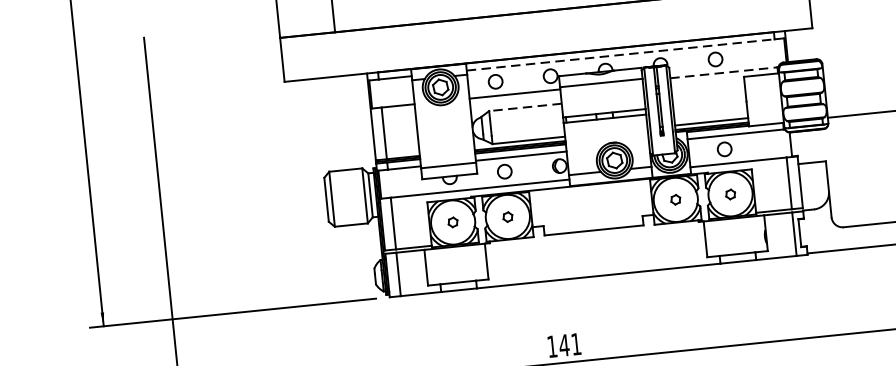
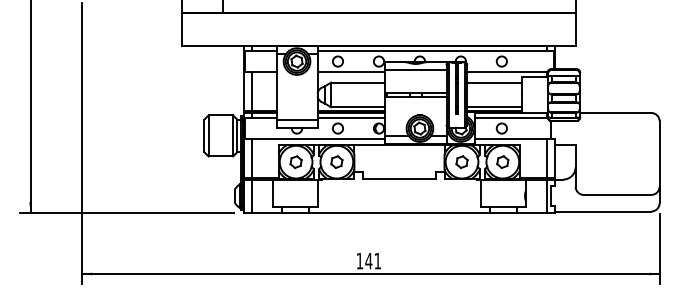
line: (621, 55) -> (432, 51), dashed -> solid
line: (724, 73) -> (507, 72), dashed -> solid
line: (708, 88) -> (494, 82), added
line: (524, 107) -> (357, 82), dashed -> solid
part: (730, 194) -> (502, 162), size x1.67
part: (675, 199) -> (461, 161), size x1.67
part: (507, 217) -> (336, 162), size x1.67
part: (452, 221) -> (295, 161), size x1.67

